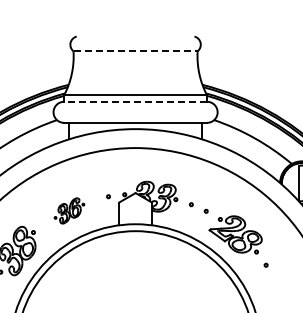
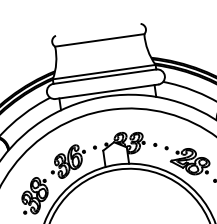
line: (136, 51) -> (100, 40), dashed -> solid
line: (135, 101) -> (104, 76), dashed -> solid
part: (69, 210) -> (68, 161), size x1.67

